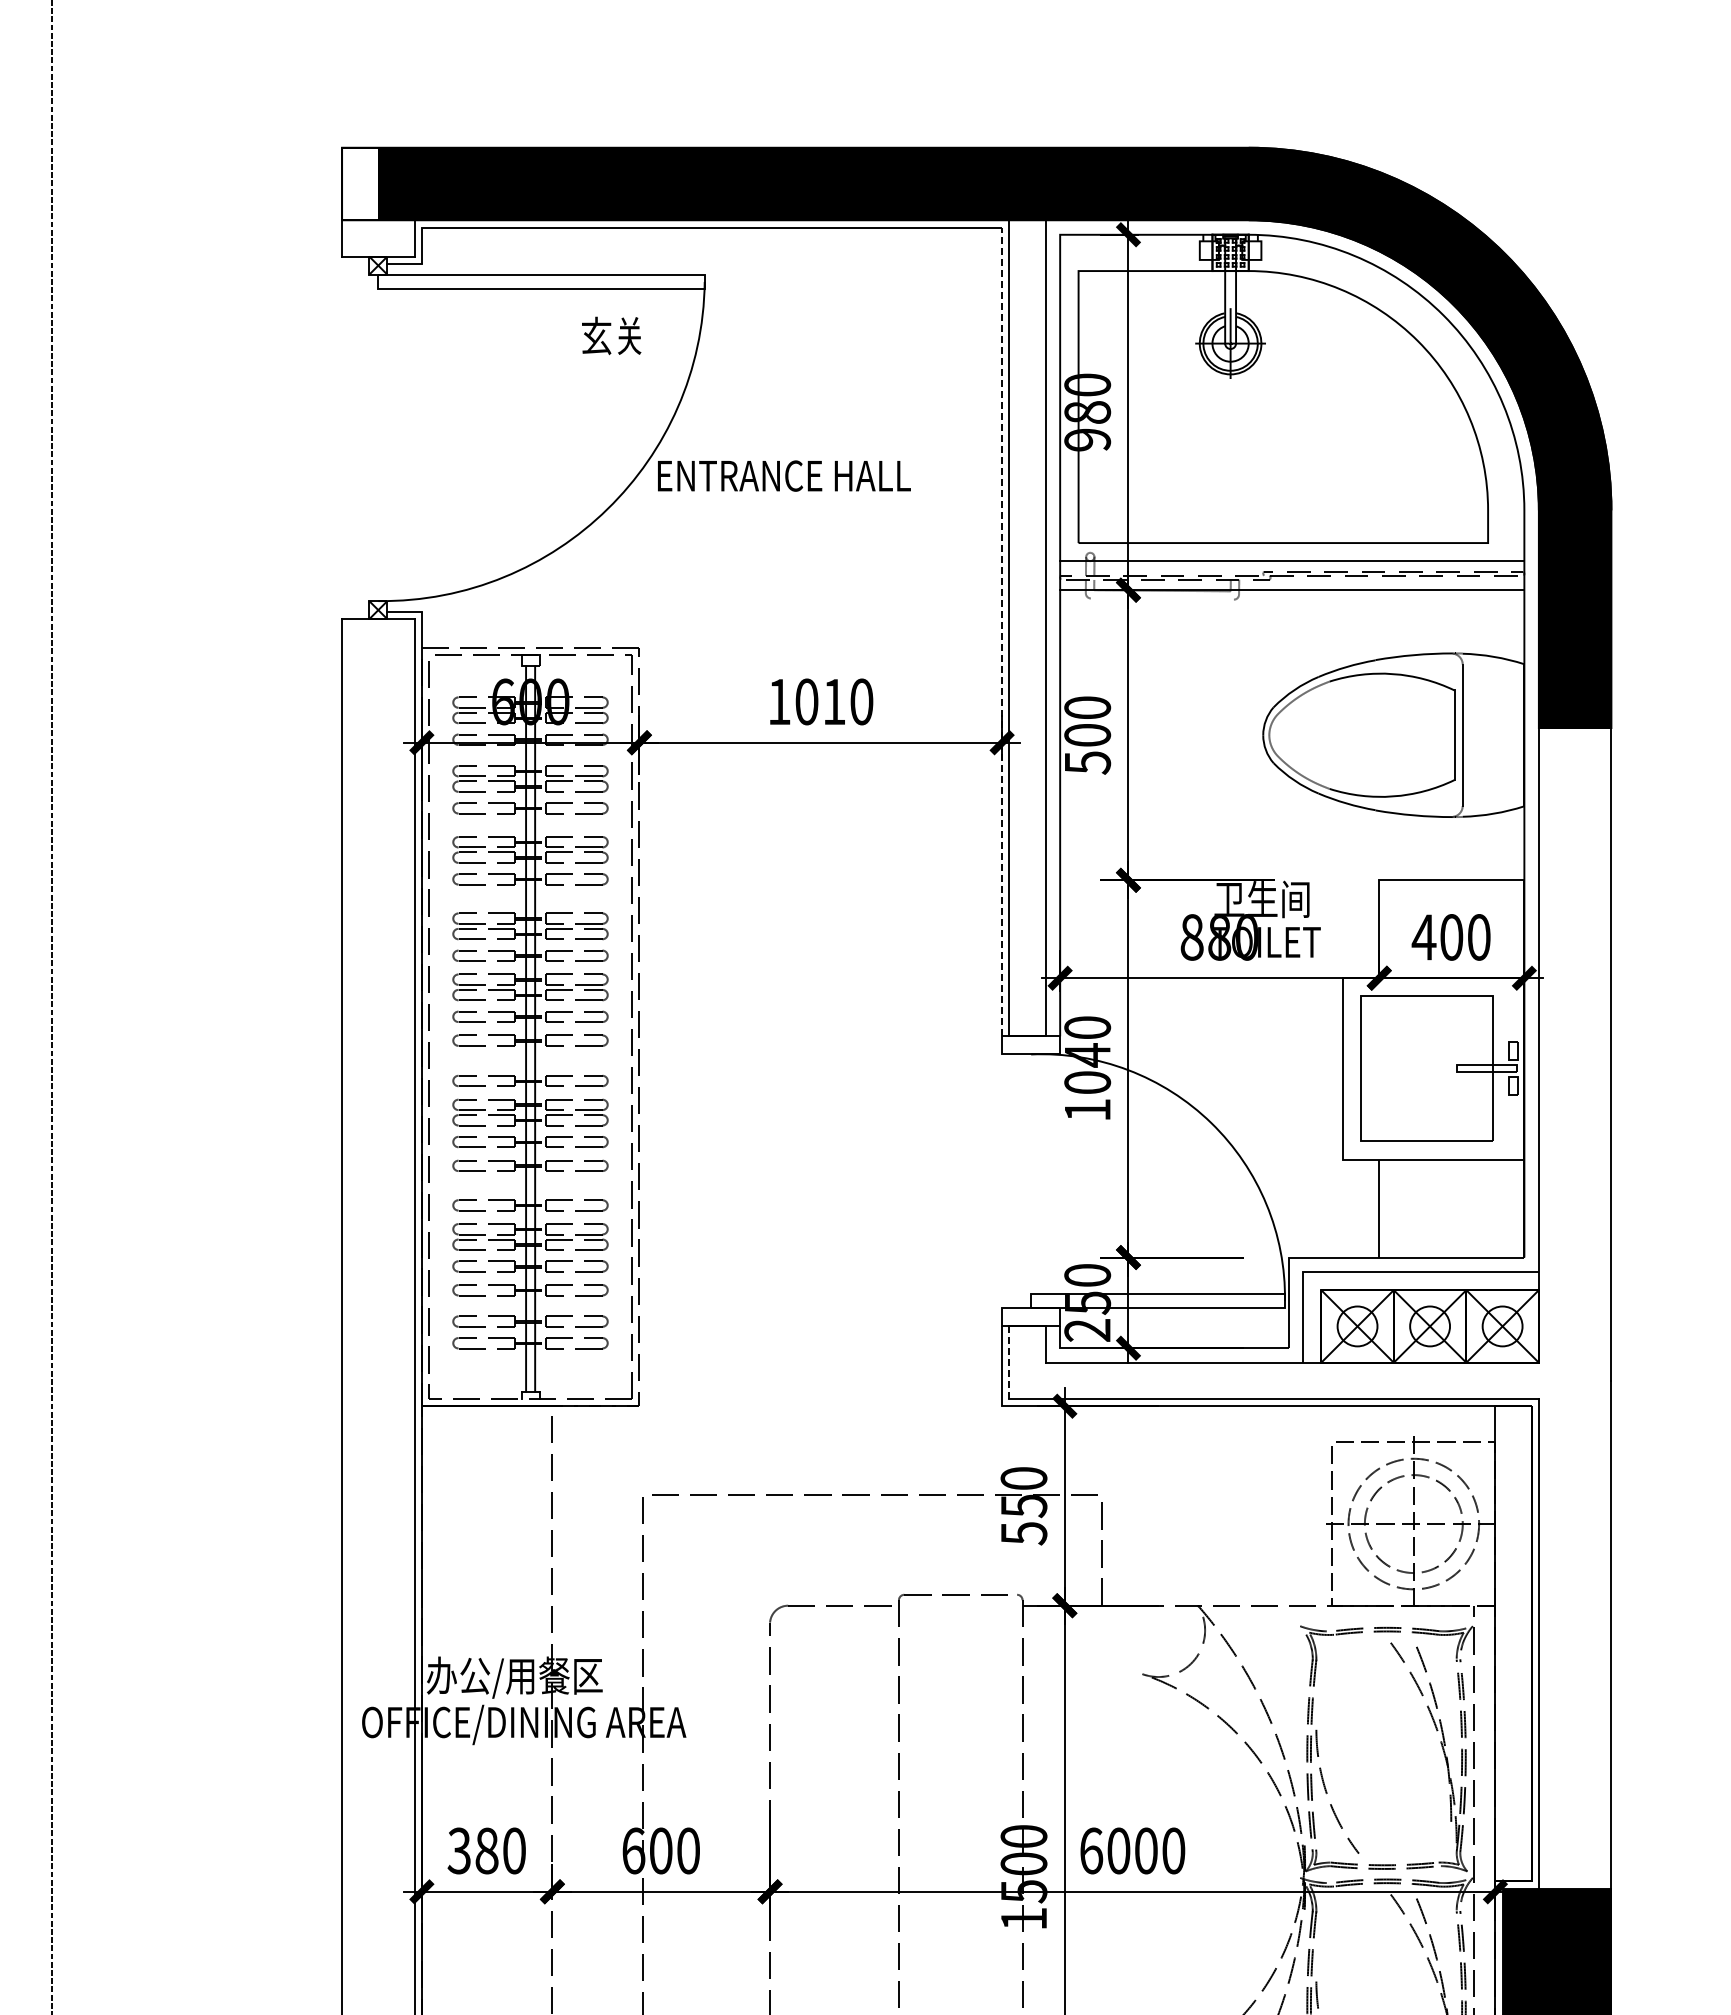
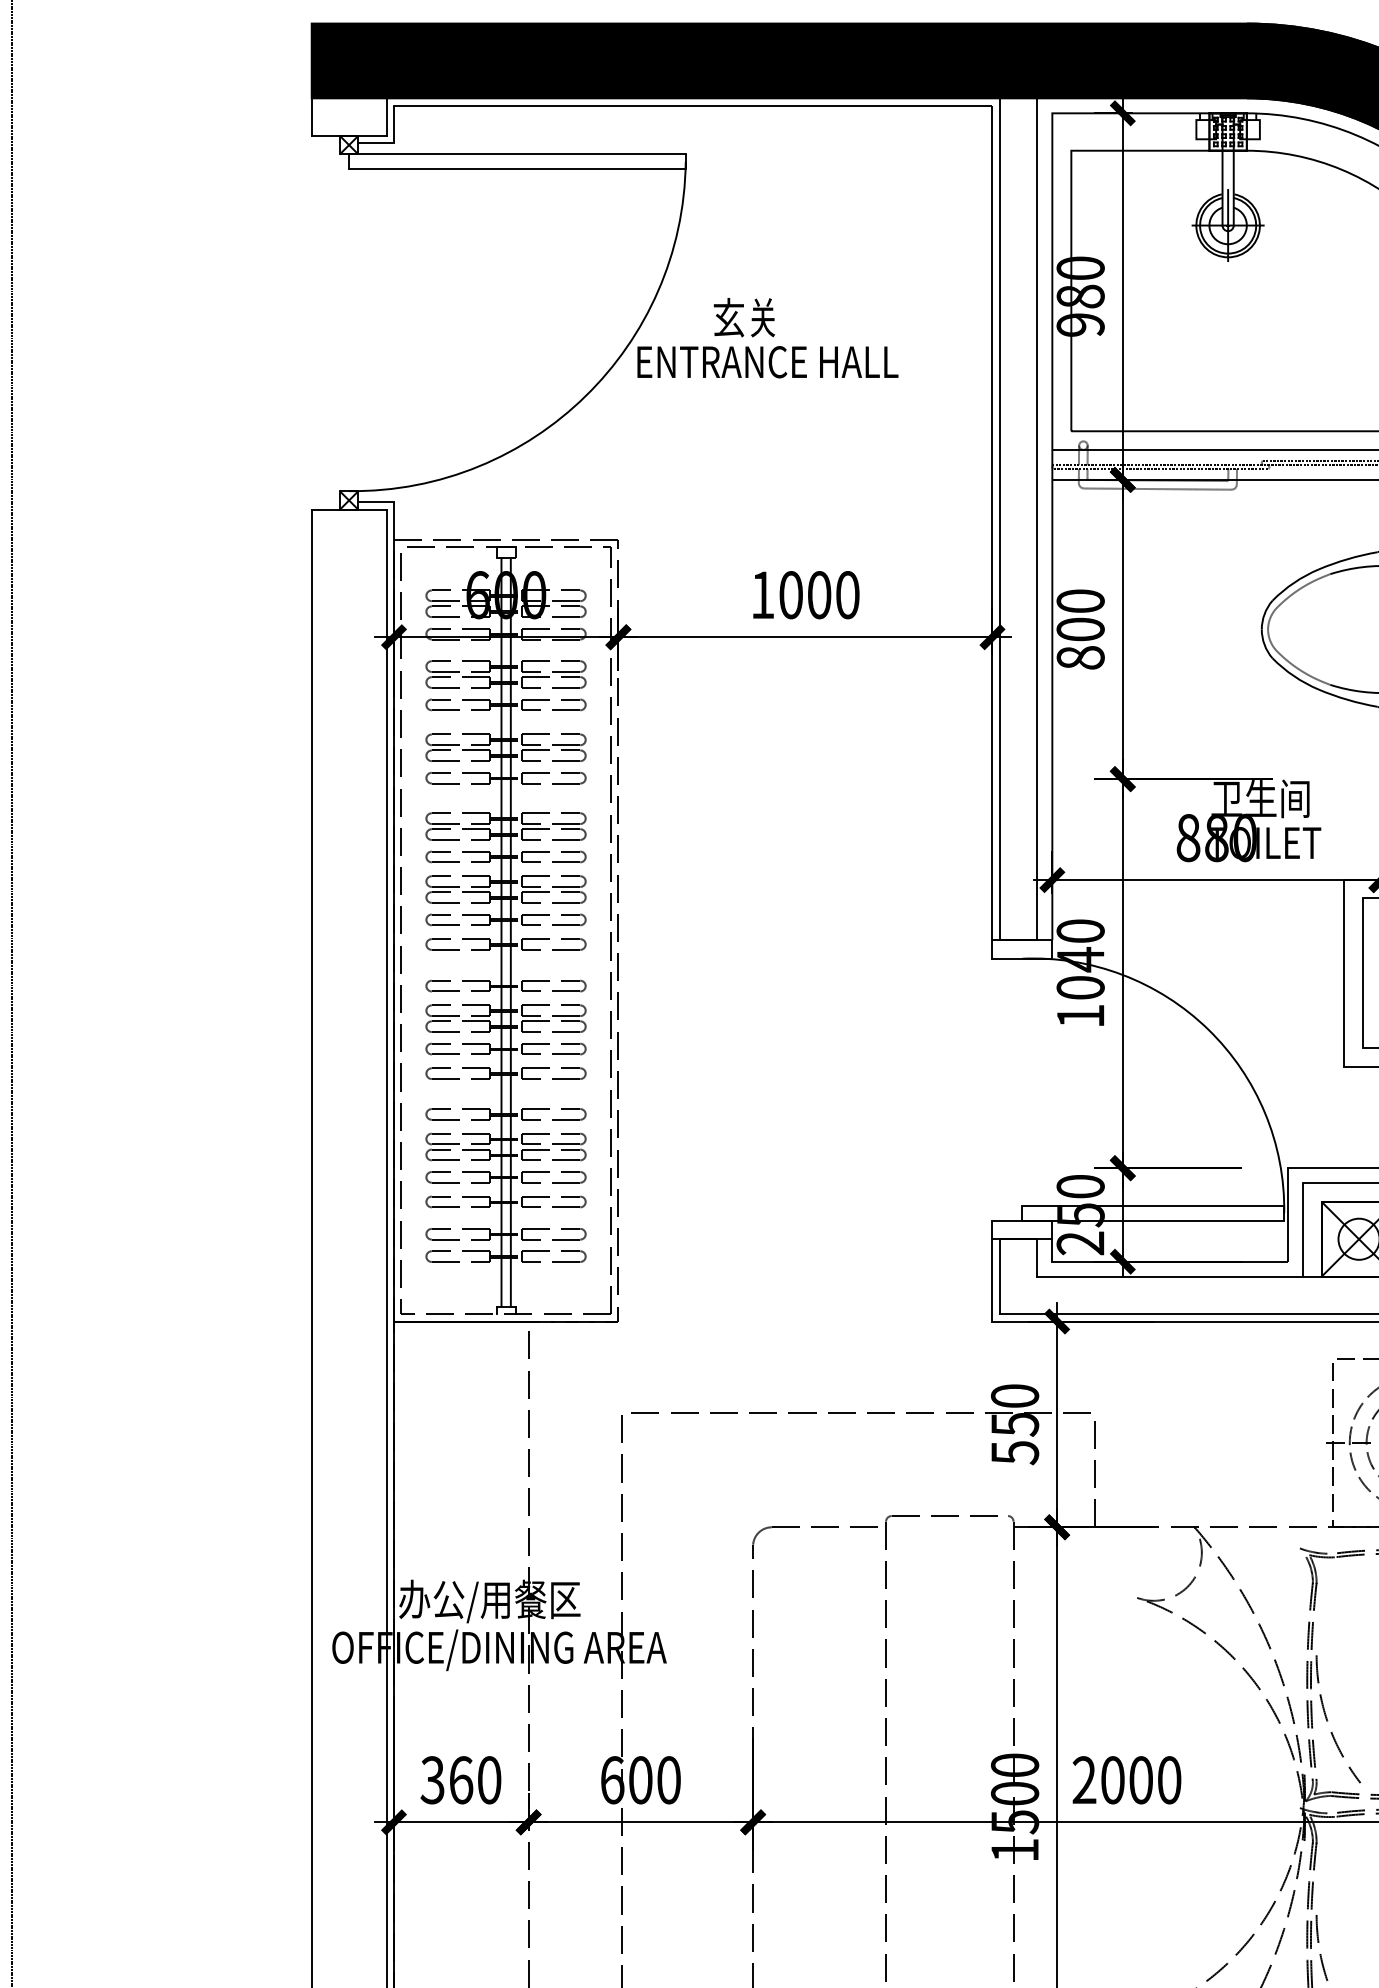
fill: (360, 183) -> (330, 60), added
text: (611, 335) -> (744, 317), moved
line: (1161, 598) -> (1156, 488), added
line: (1002, 631) -> (992, 522), dashed -> solid
text: (834, 701) -> (819, 594), 1010 -> 1000
text: (1087, 762) -> (1080, 657), 500 -> 800
line: (1009, 1363) -> (1000, 1277), dashed -> solid
text: (486, 1850) -> (460, 1779), 380 -> 360
text: (1091, 1850) -> (1084, 1779), 6000 -> 2000

